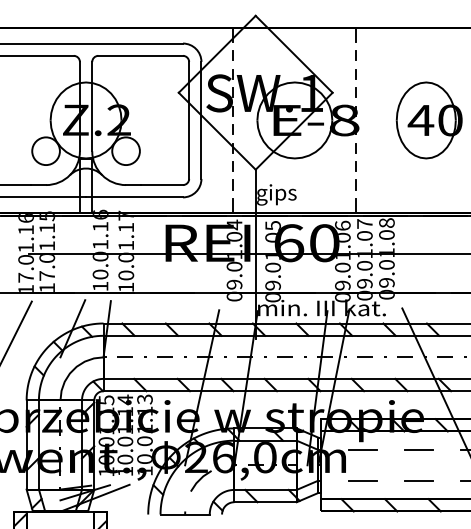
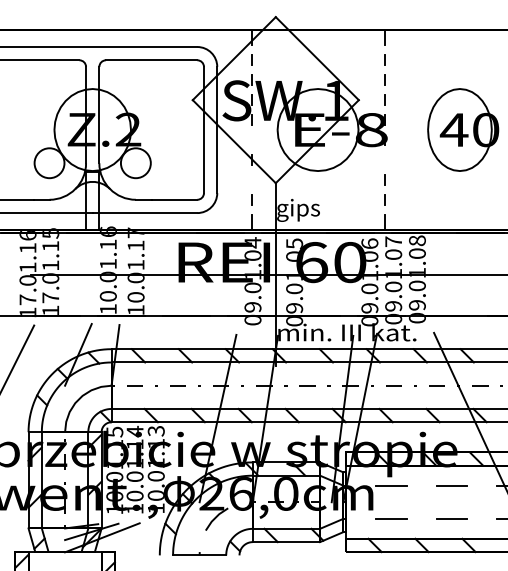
line: (232, 129) -> (250, 139), removed
line: (355, 148) -> (383, 160), removed
line: (232, 166) -> (250, 179), removed

